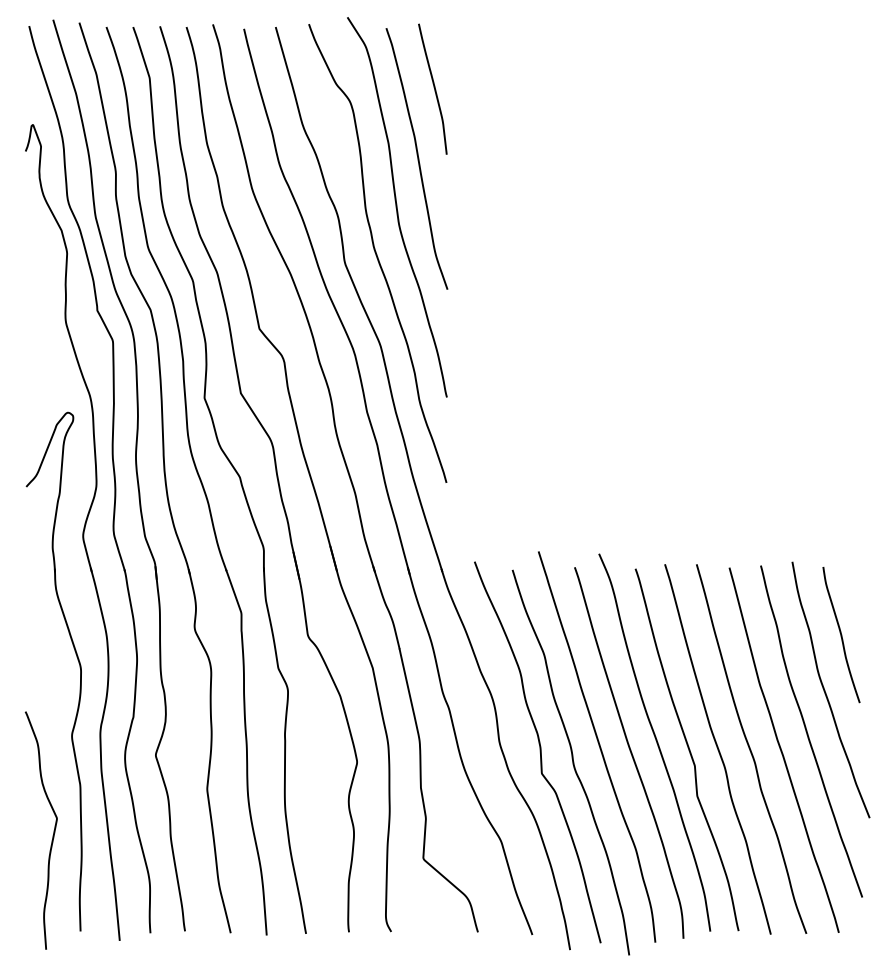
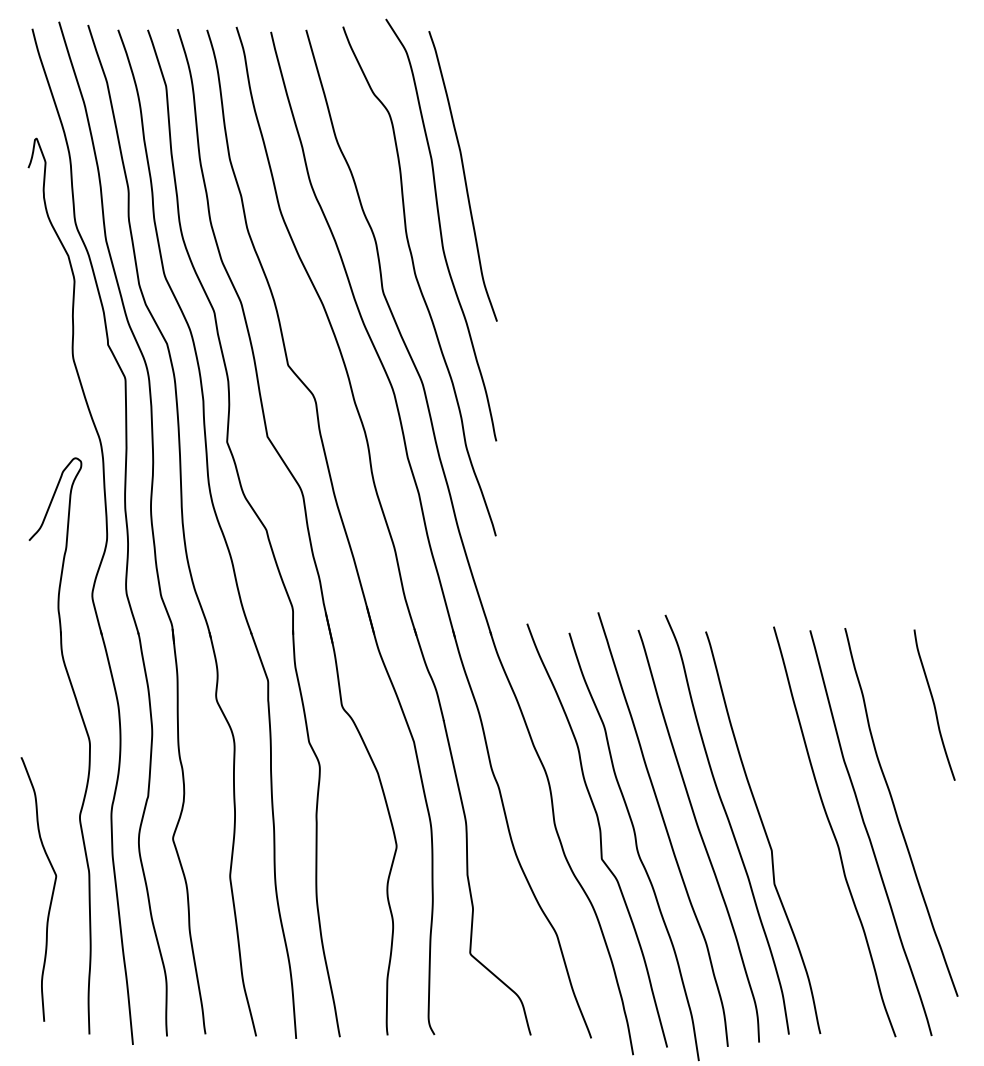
curve: (434, 88) -> (482, 98), removed
curve: (826, 692) -> (917, 768), removed
curve: (717, 748) -> (796, 831), removed
curve: (52, 835) -> (51, 894), moved

